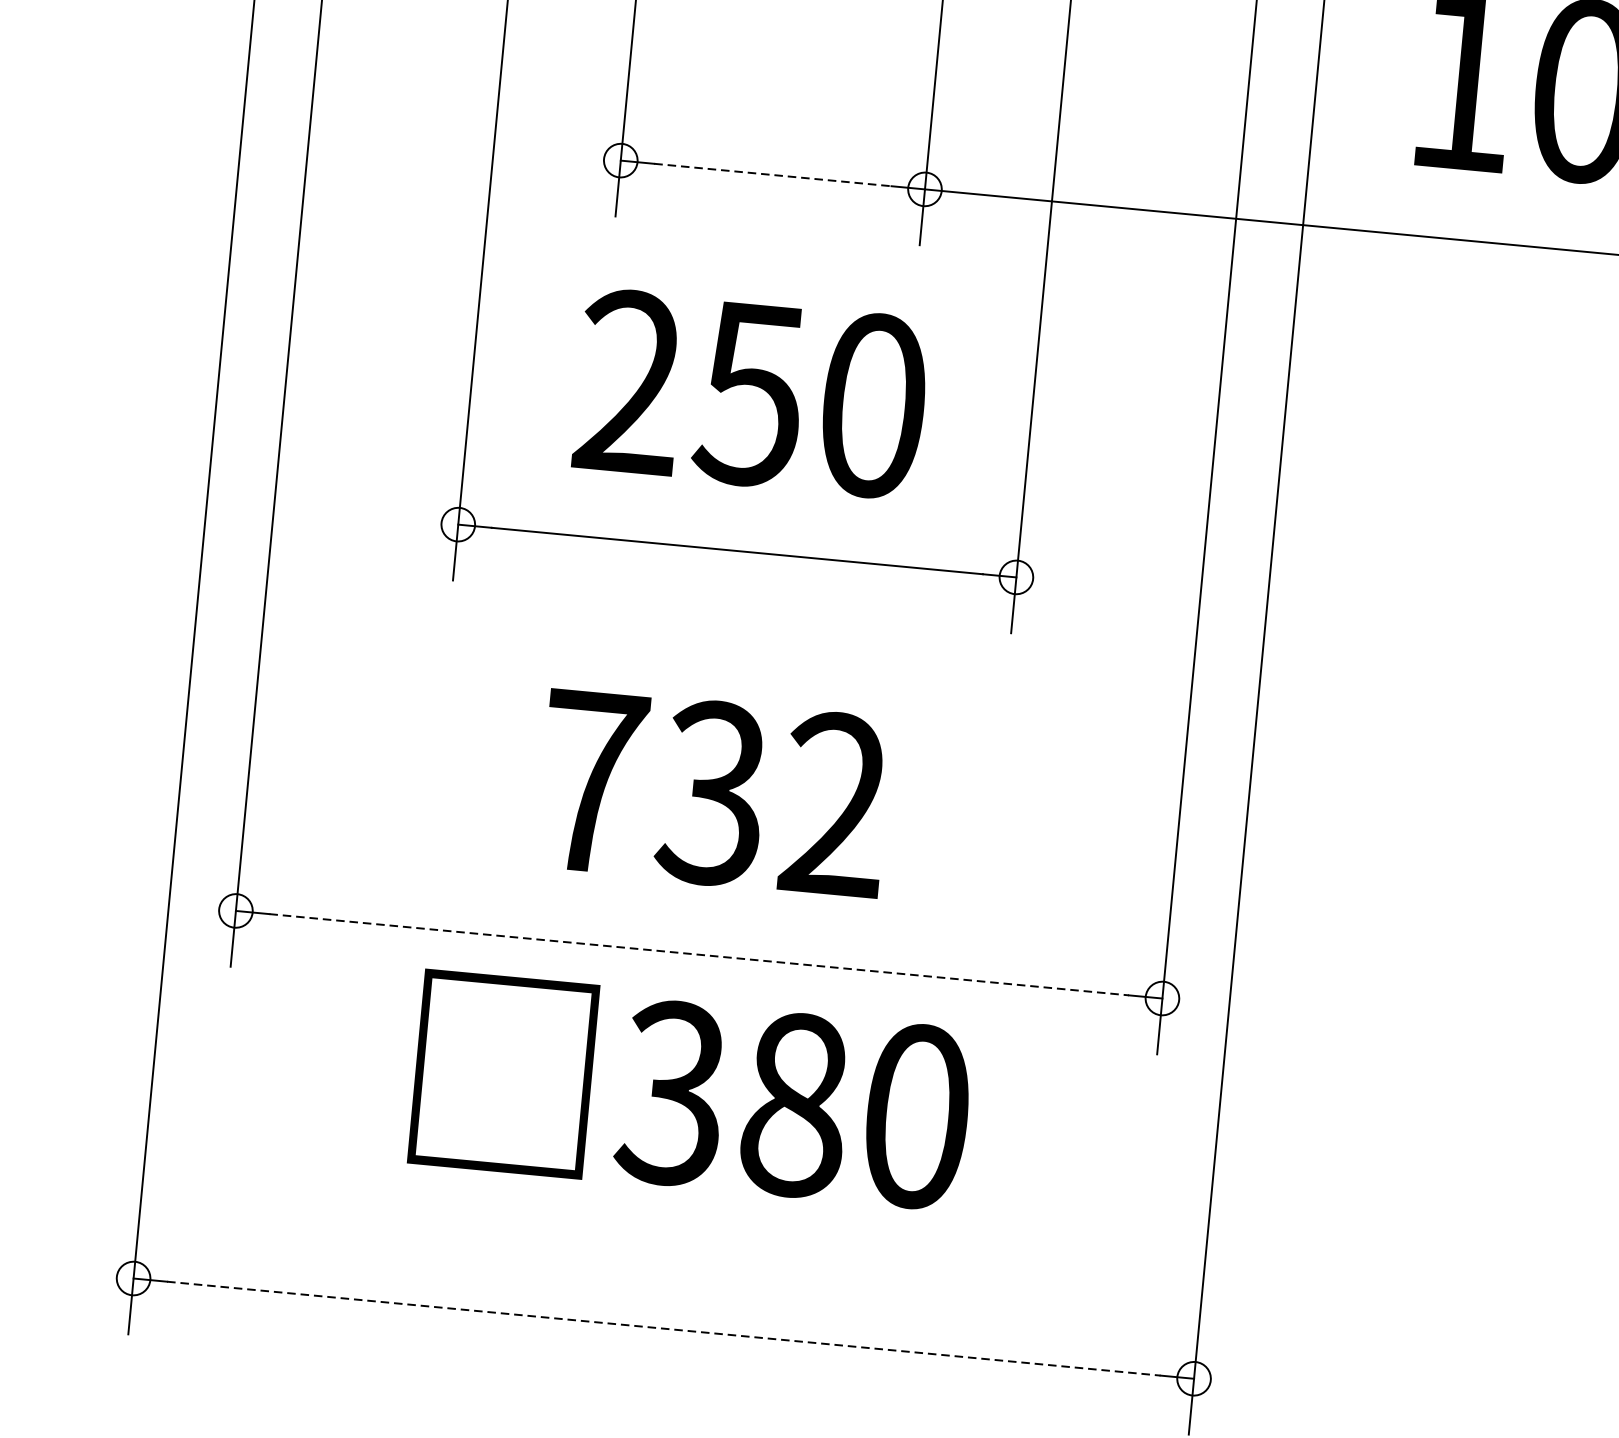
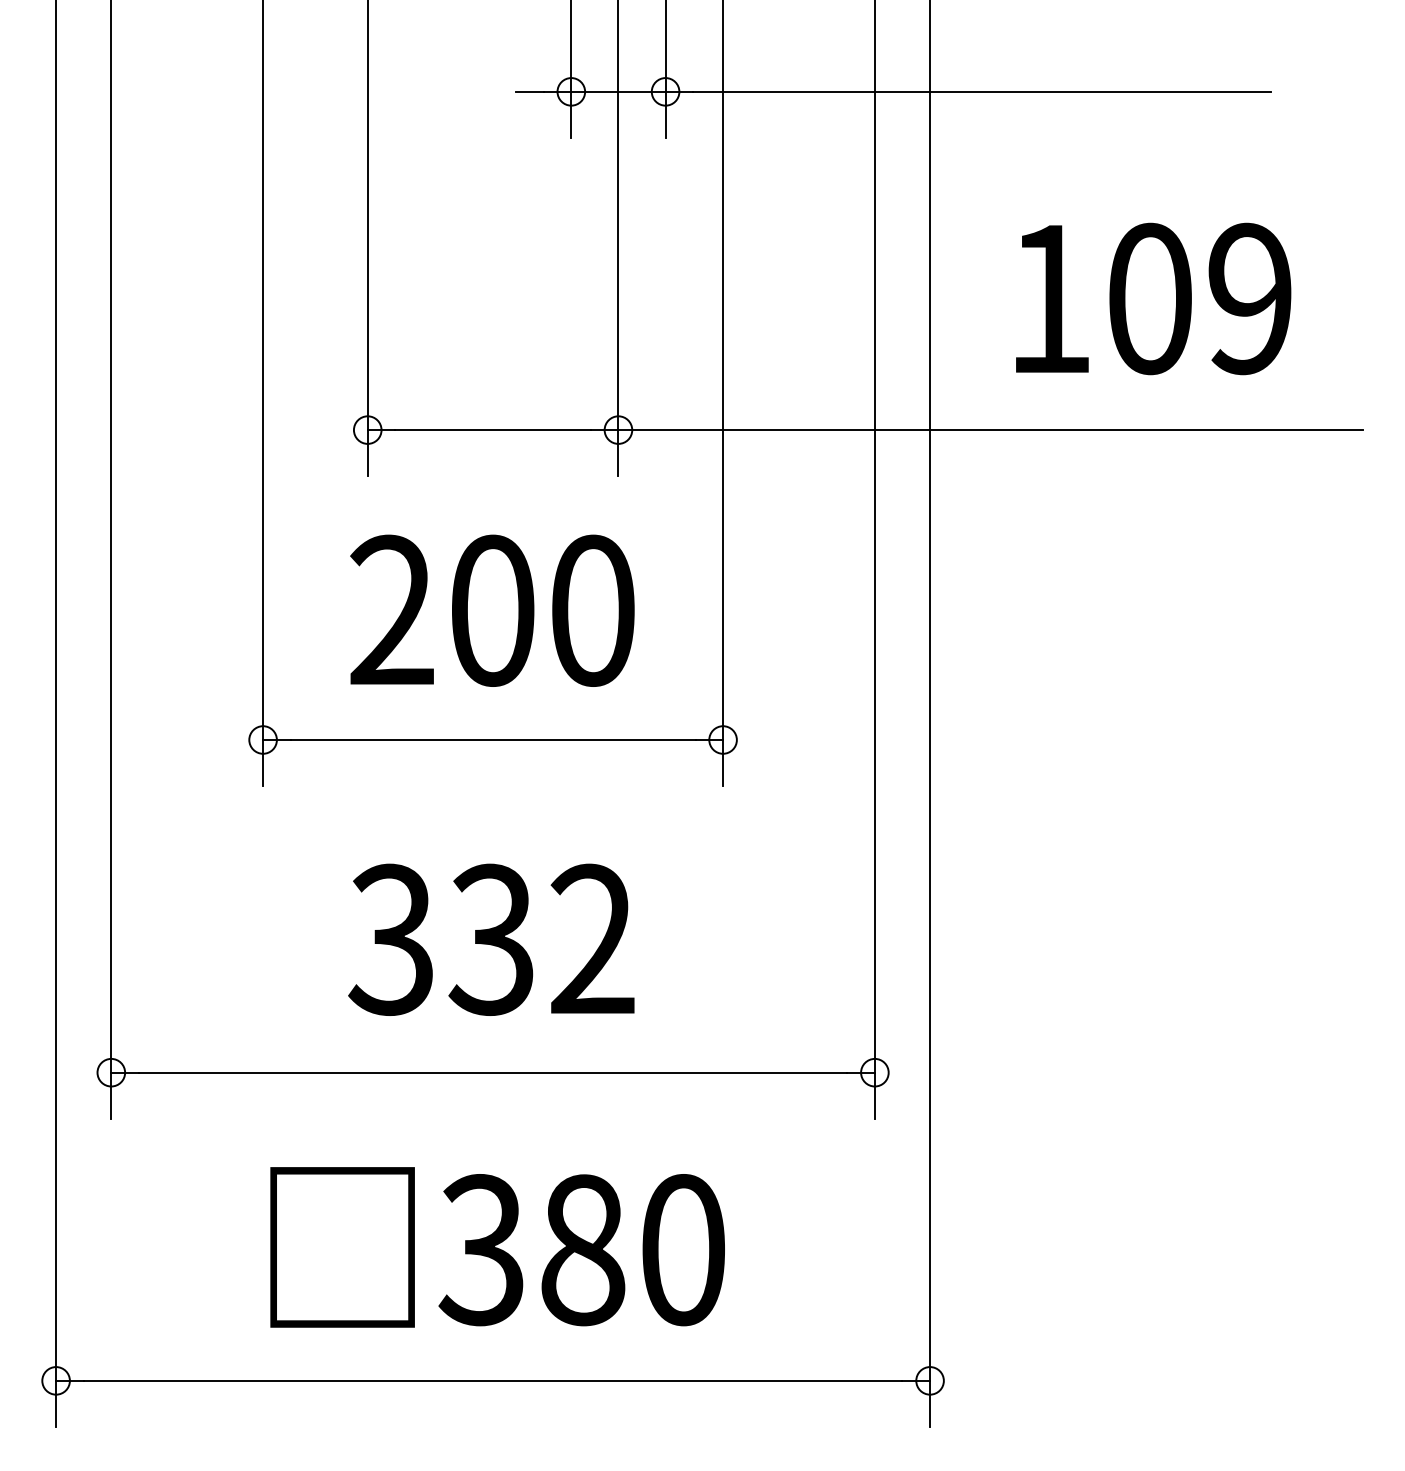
line: (773, 175) -> (493, 430), dashed -> solid
text: (750, 393) -> (491, 610), 250 -> 200
text: (591, 781) -> (391, 939), 732 -> 332
line: (699, 954) -> (493, 1072), dashed -> solid
text: (691, 1092) -> (497, 1247), moved
line: (664, 1328) -> (493, 1380), dashed -> solid

